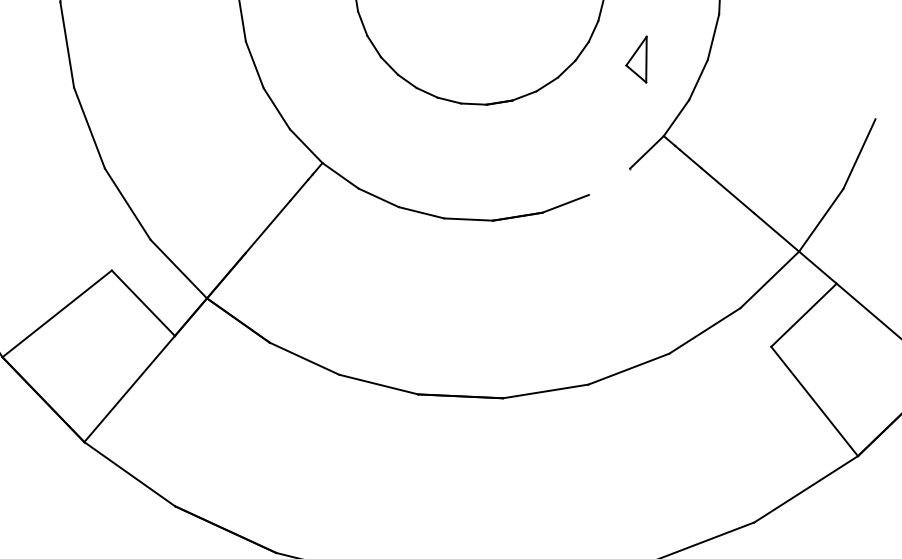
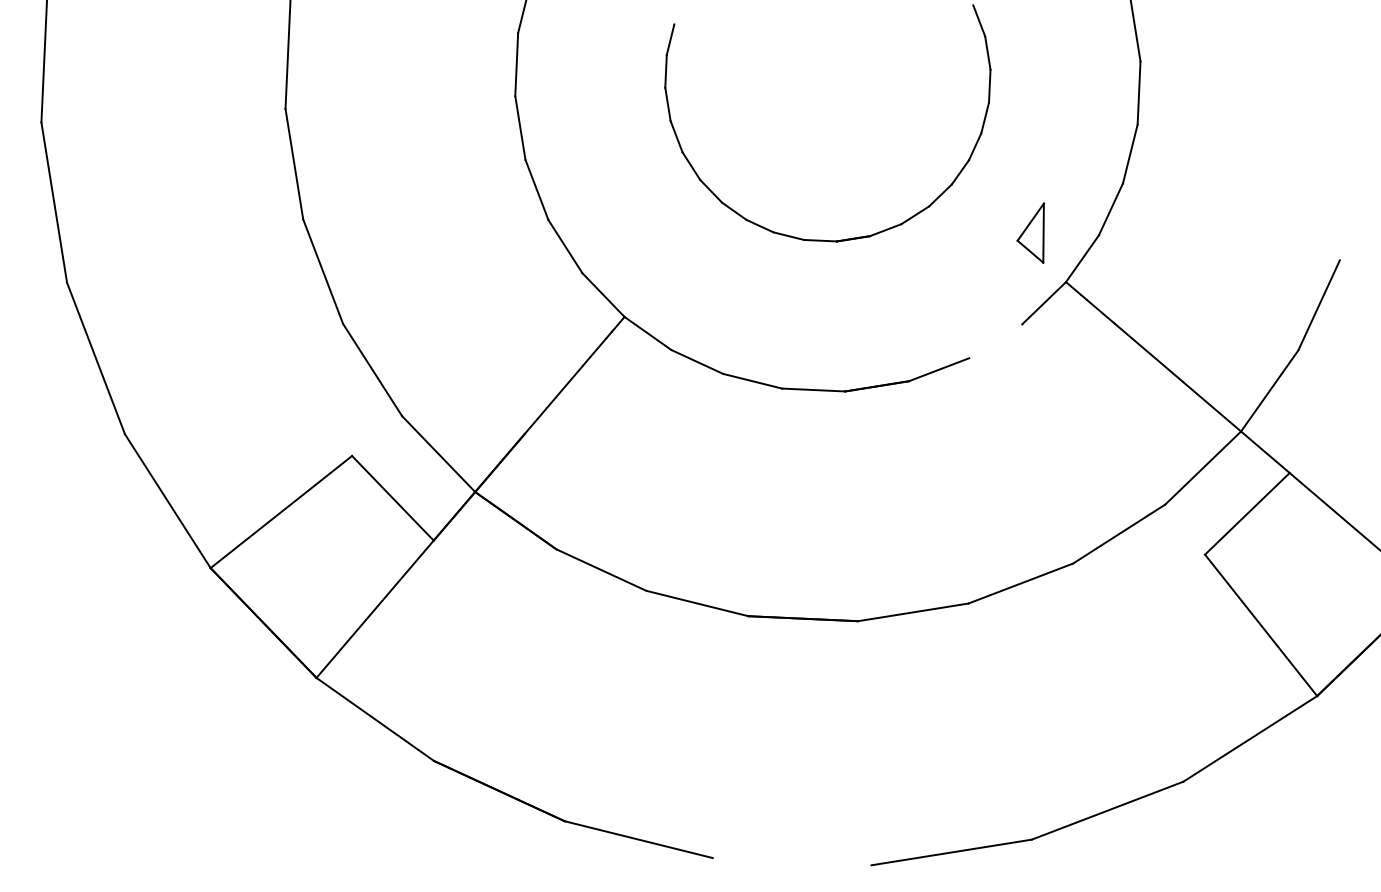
part: (636, 59) -> (1030, 232), moved

